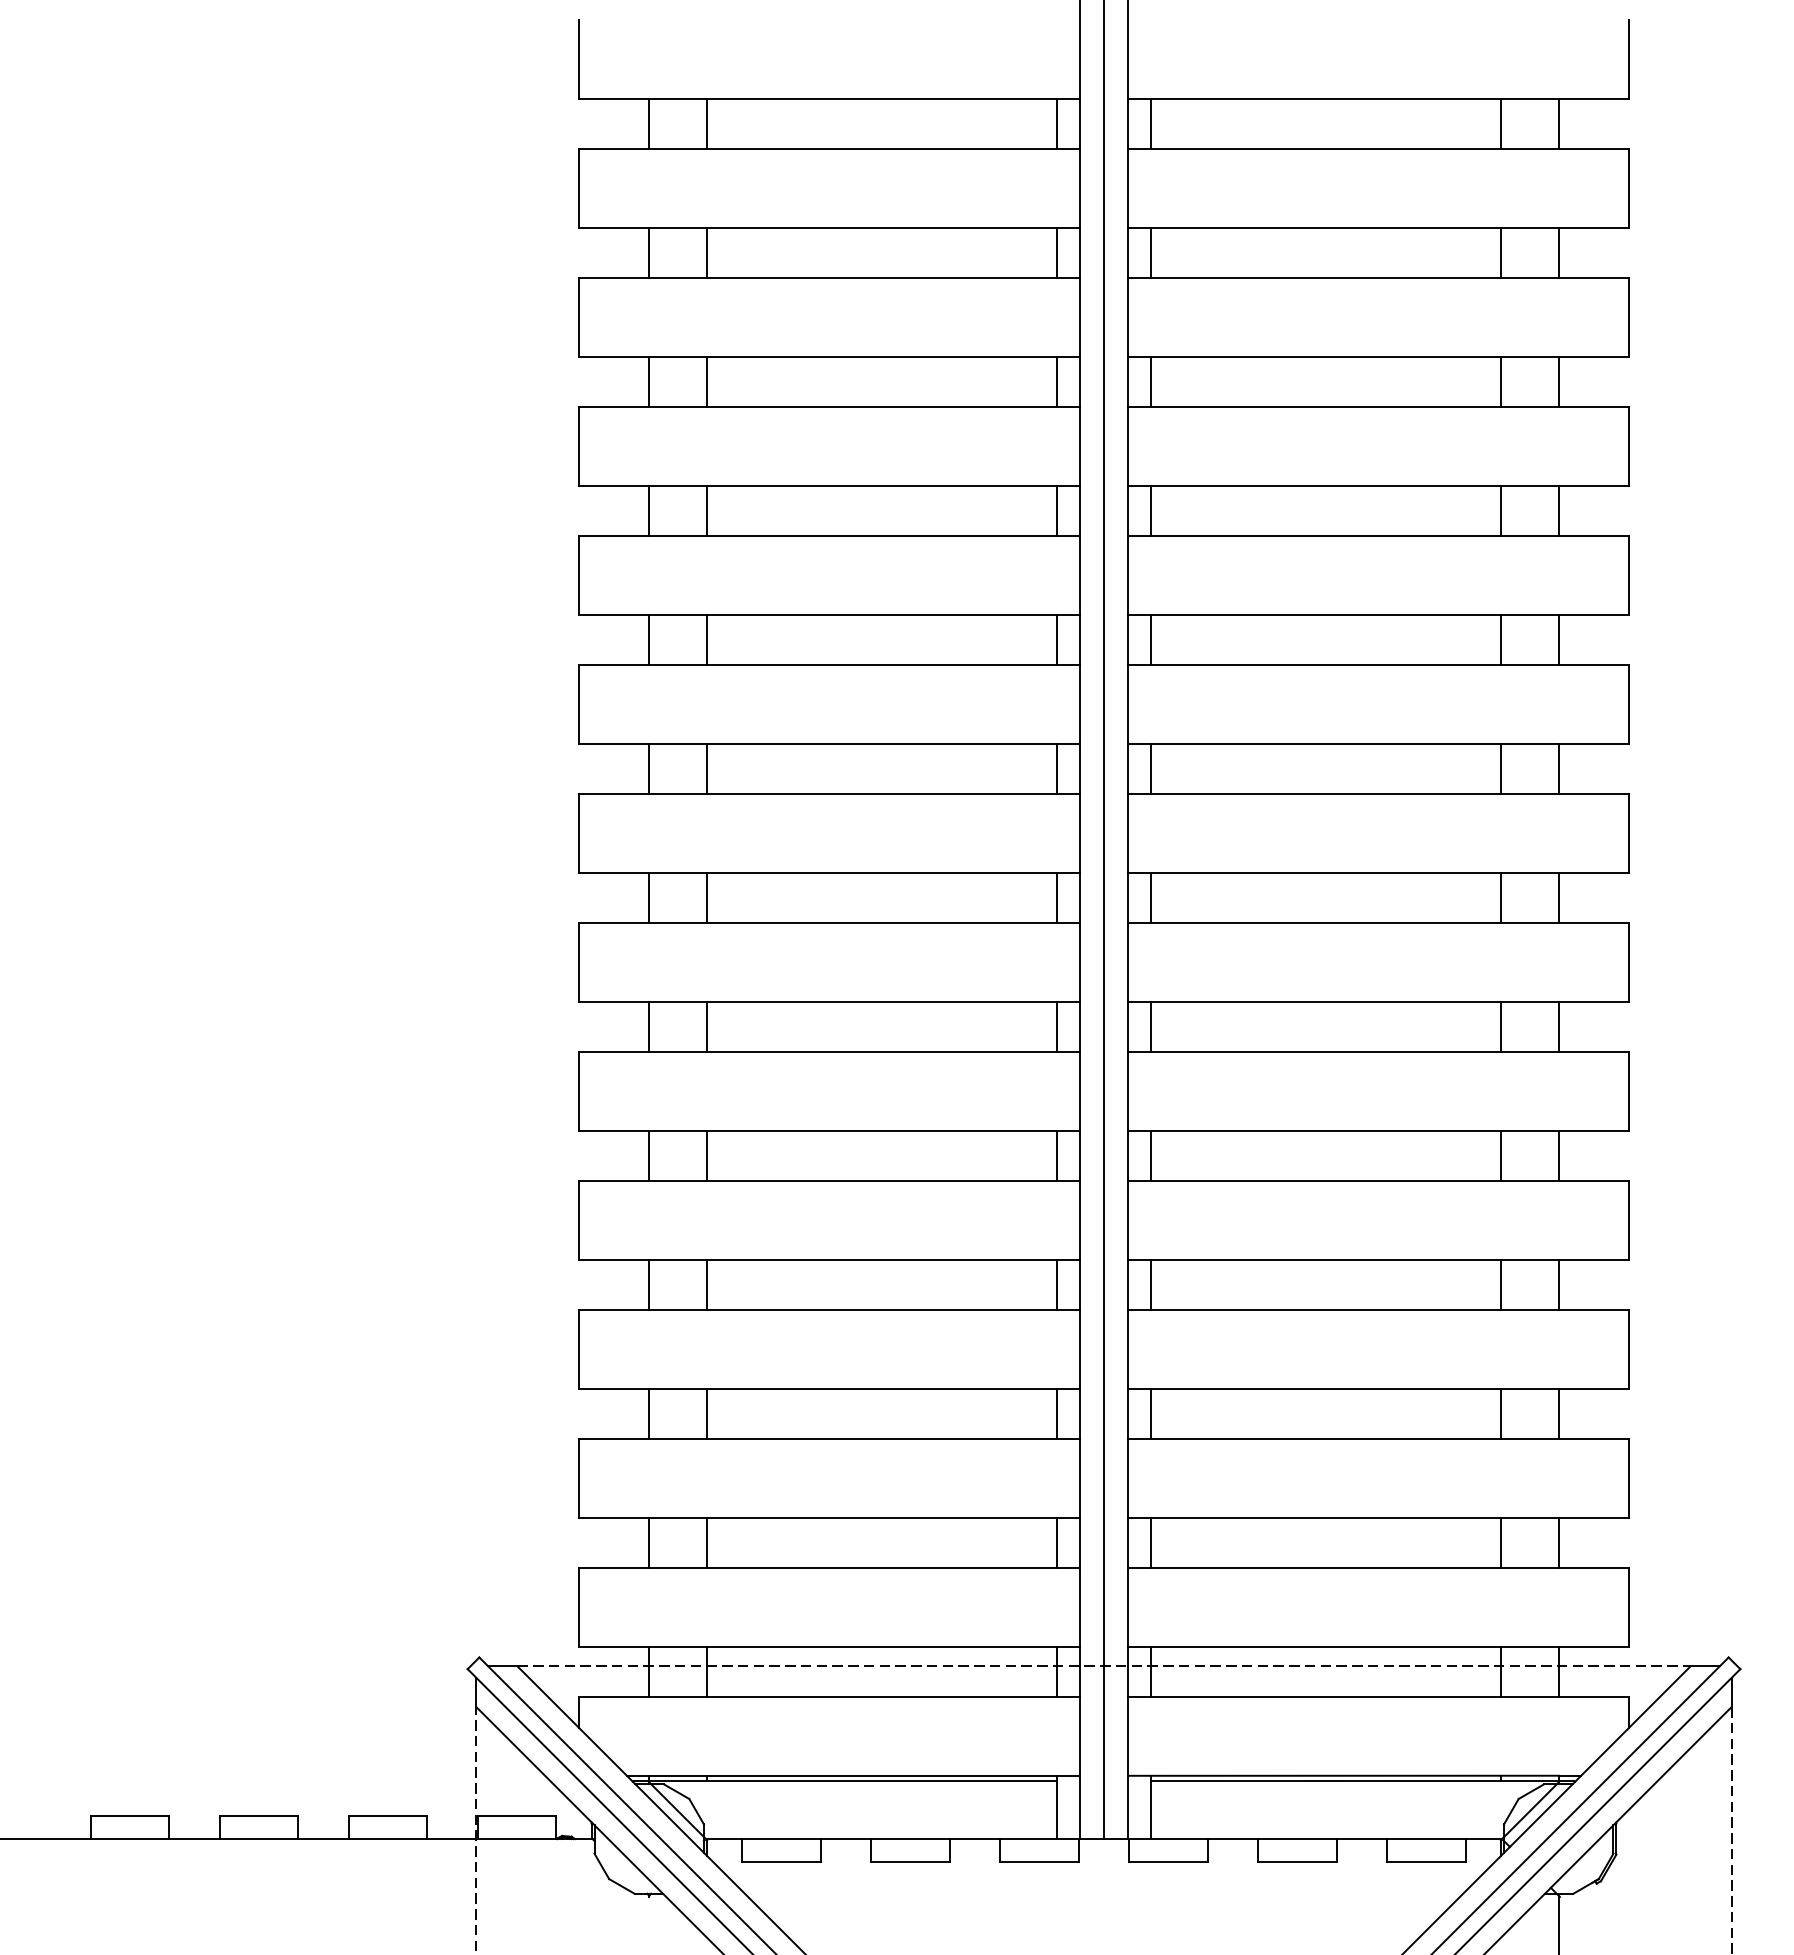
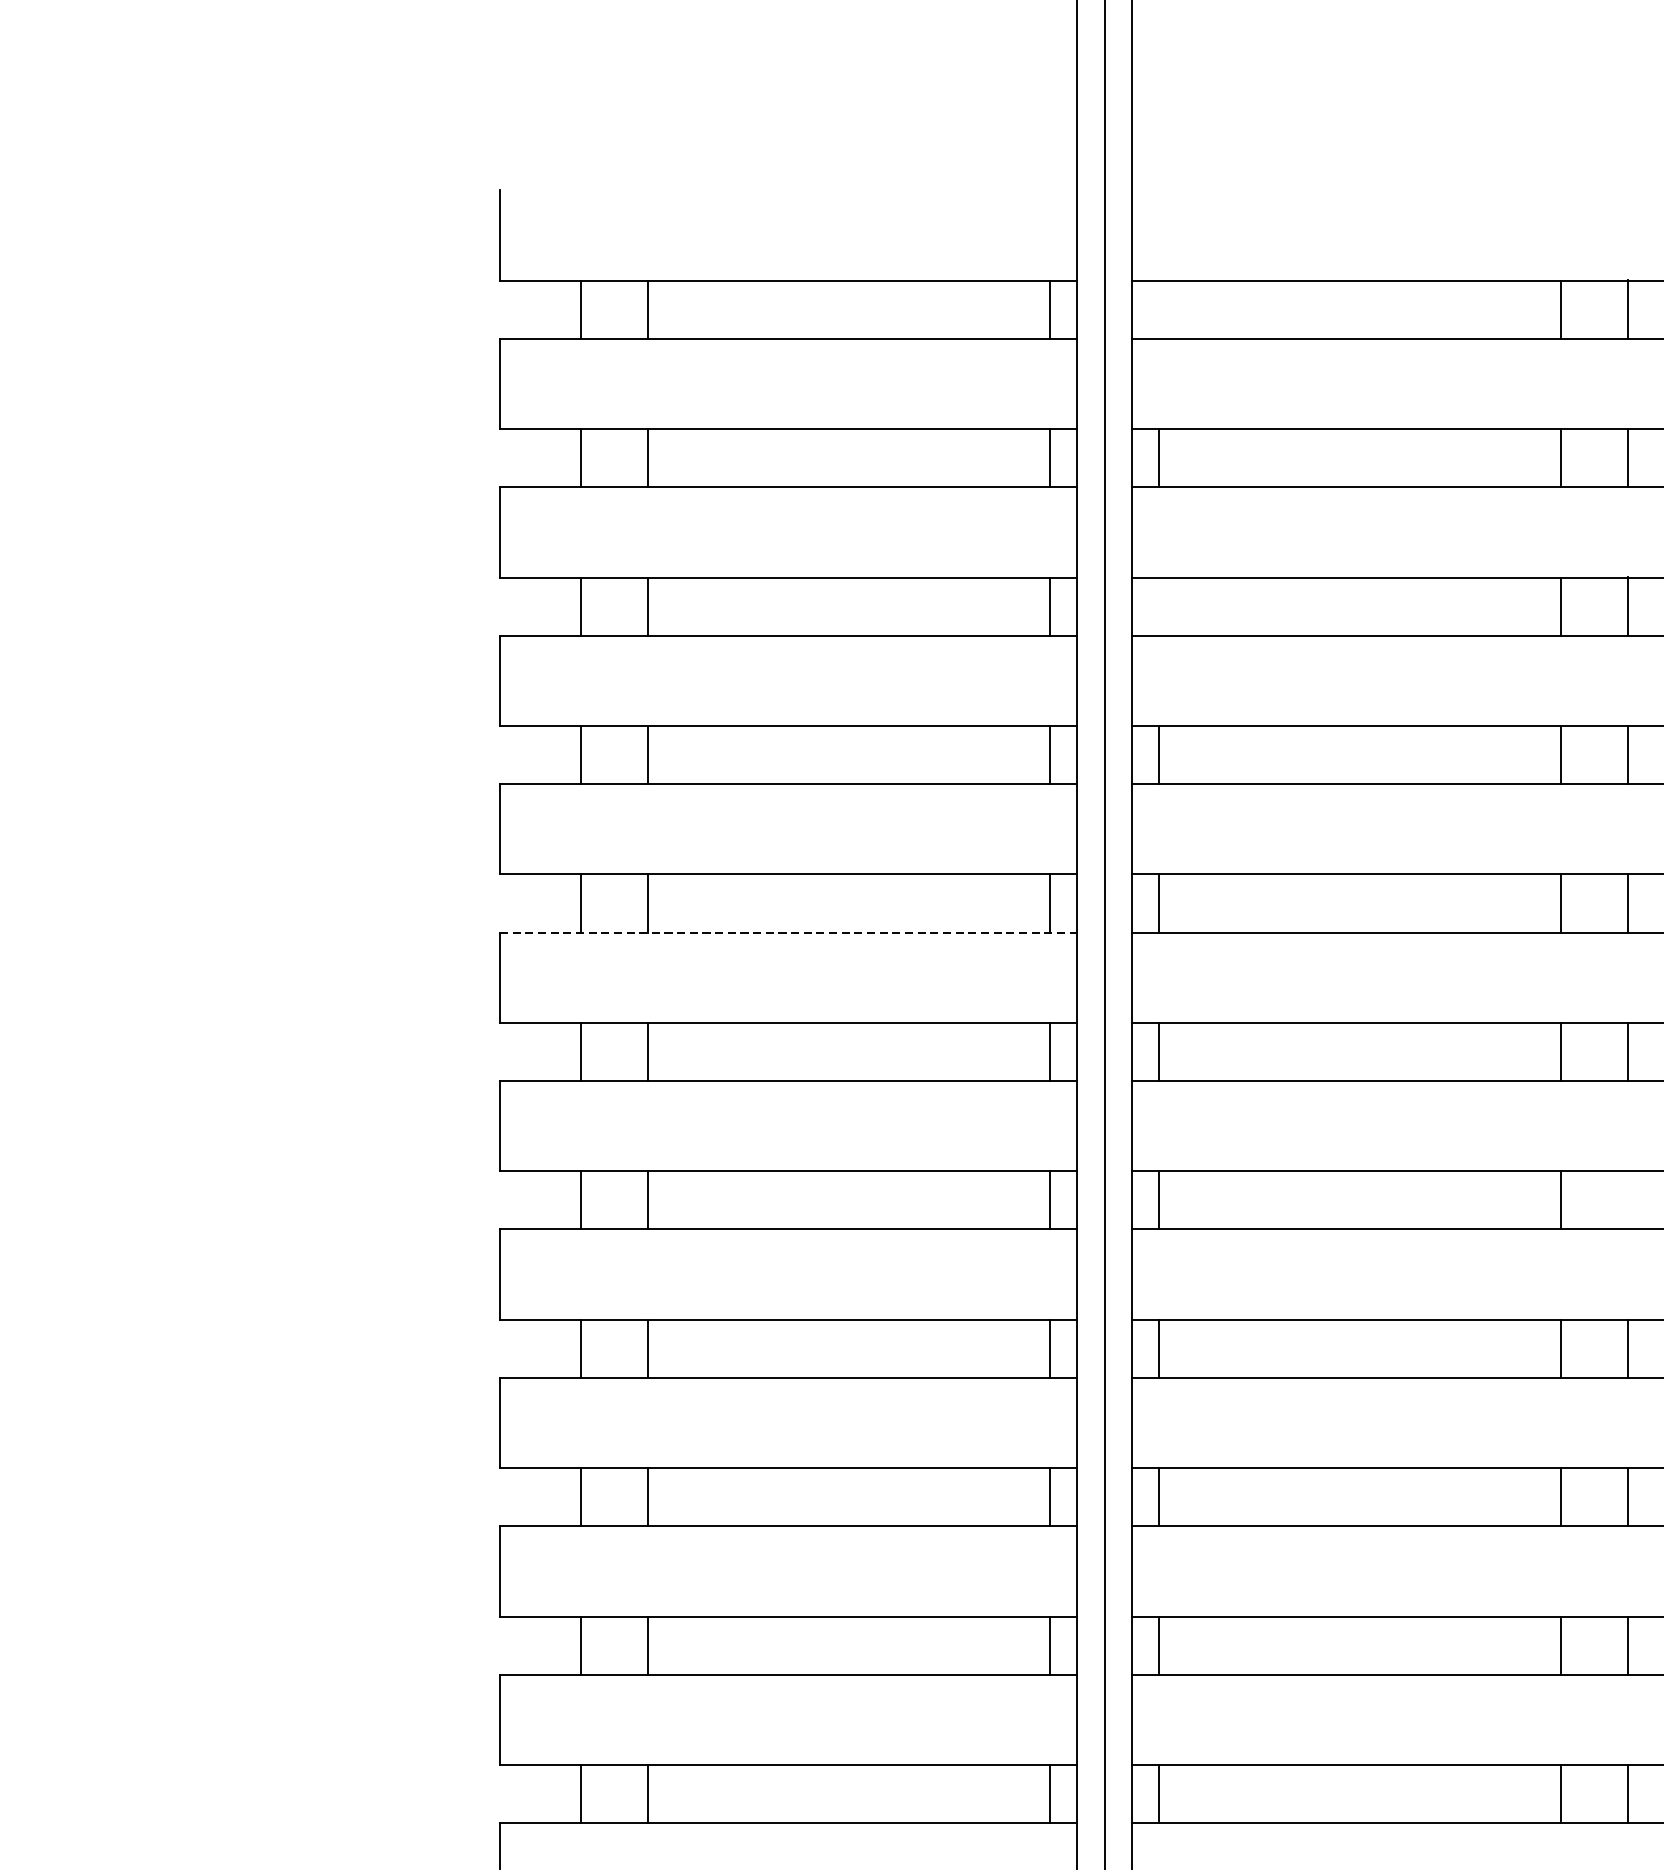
line: (1151, 123) -> (1159, 308), removed
line: (1151, 381) -> (1159, 605), removed
line: (829, 665) -> (788, 932), solid -> dashed
line: (1558, 897) -> (1627, 1199), removed

